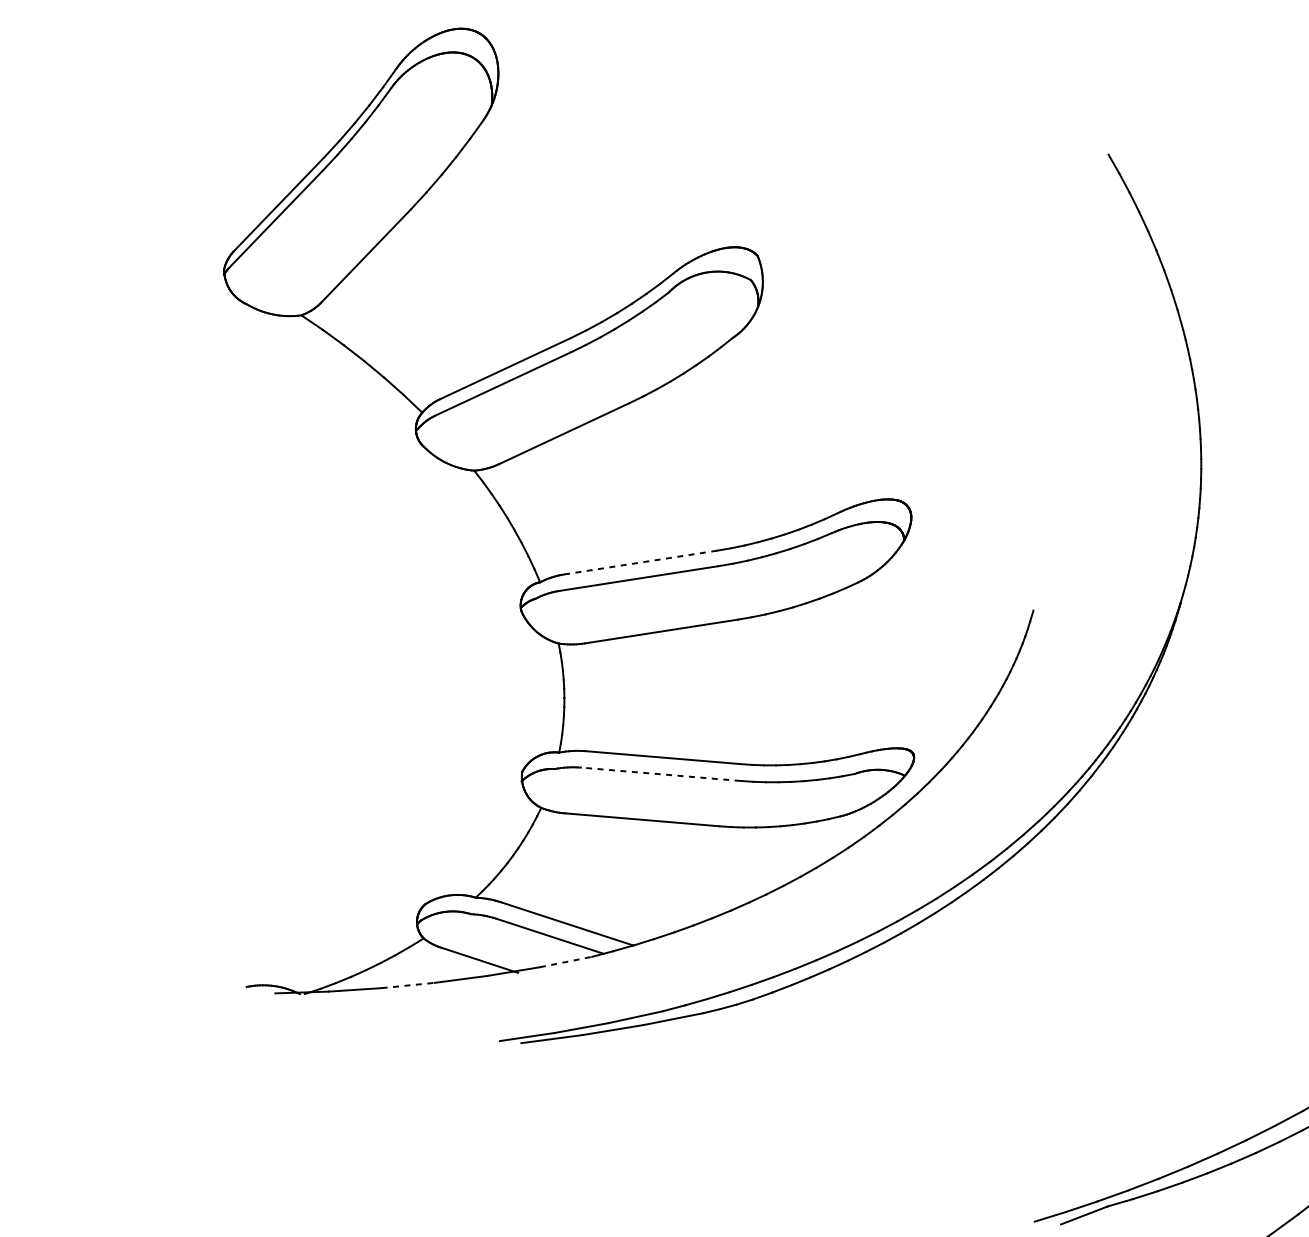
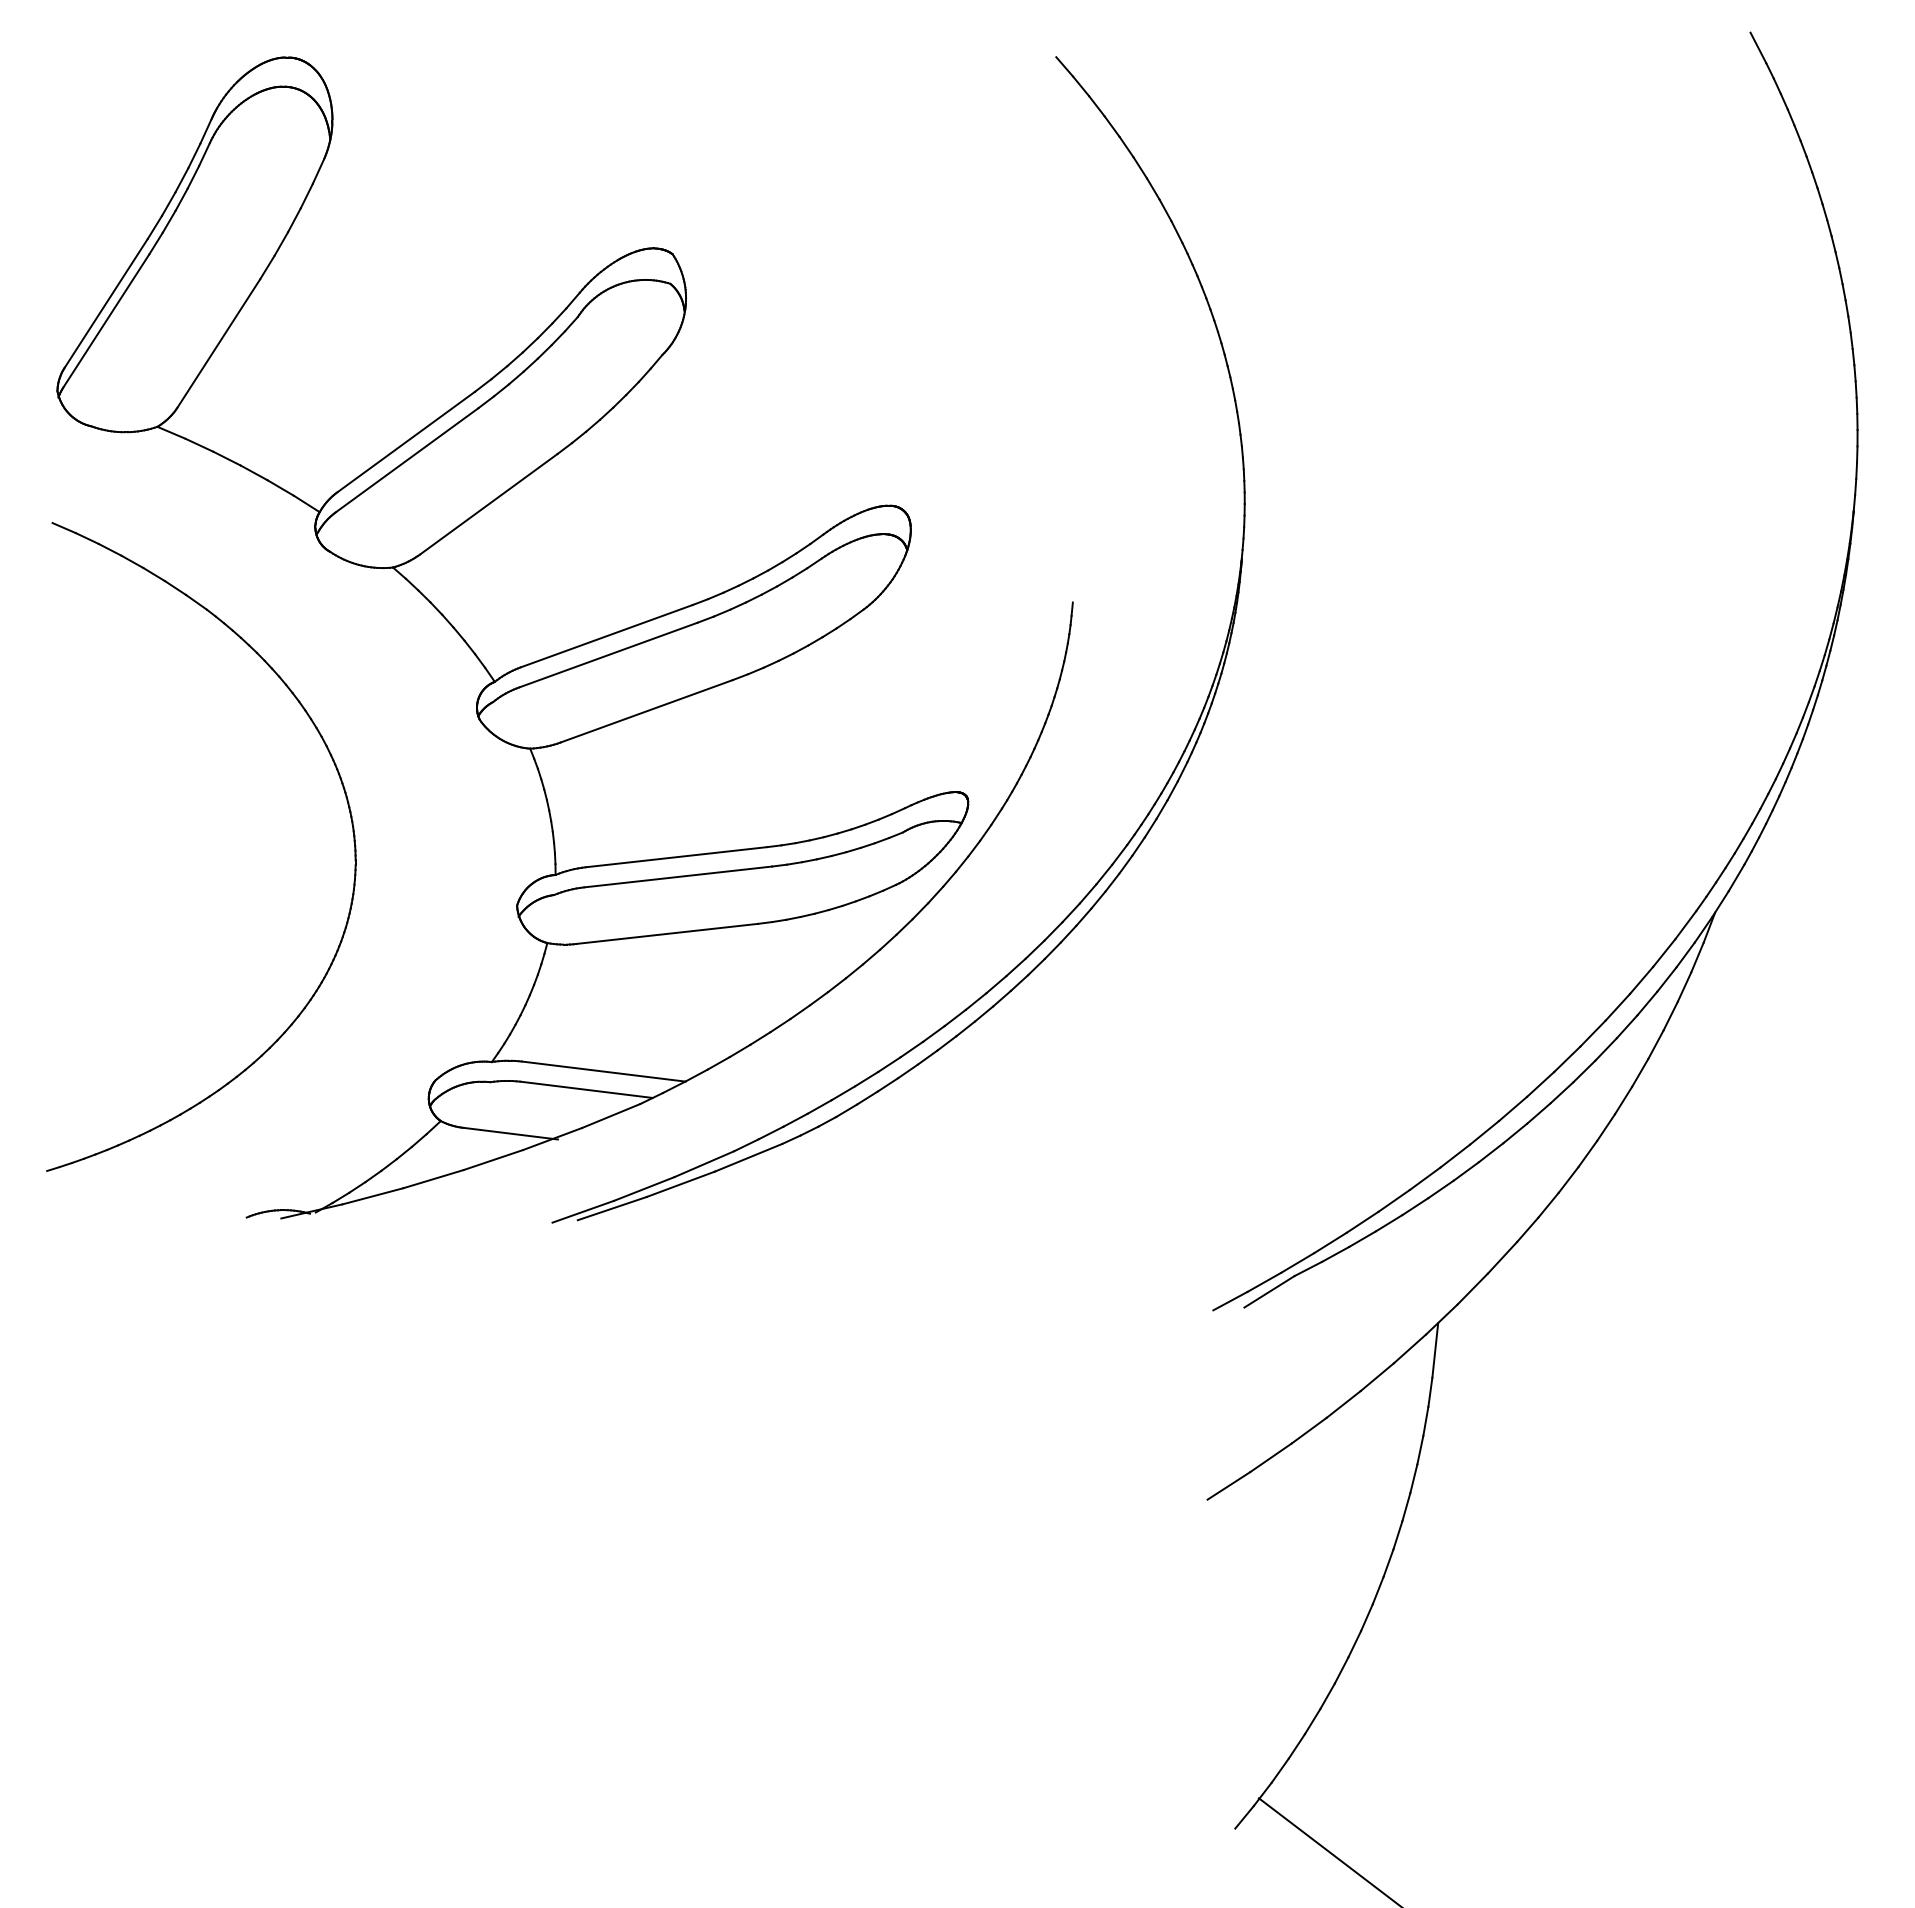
line: (641, 562) -> (607, 636), dashed -> solid
part: (397, 664) -> (348, 809), added
line: (661, 773) -> (678, 876), dashed -> solid
line: (566, 961) -> (611, 1115), dashed -> solid
line: (408, 985) -> (433, 1179), dashed -> solid

